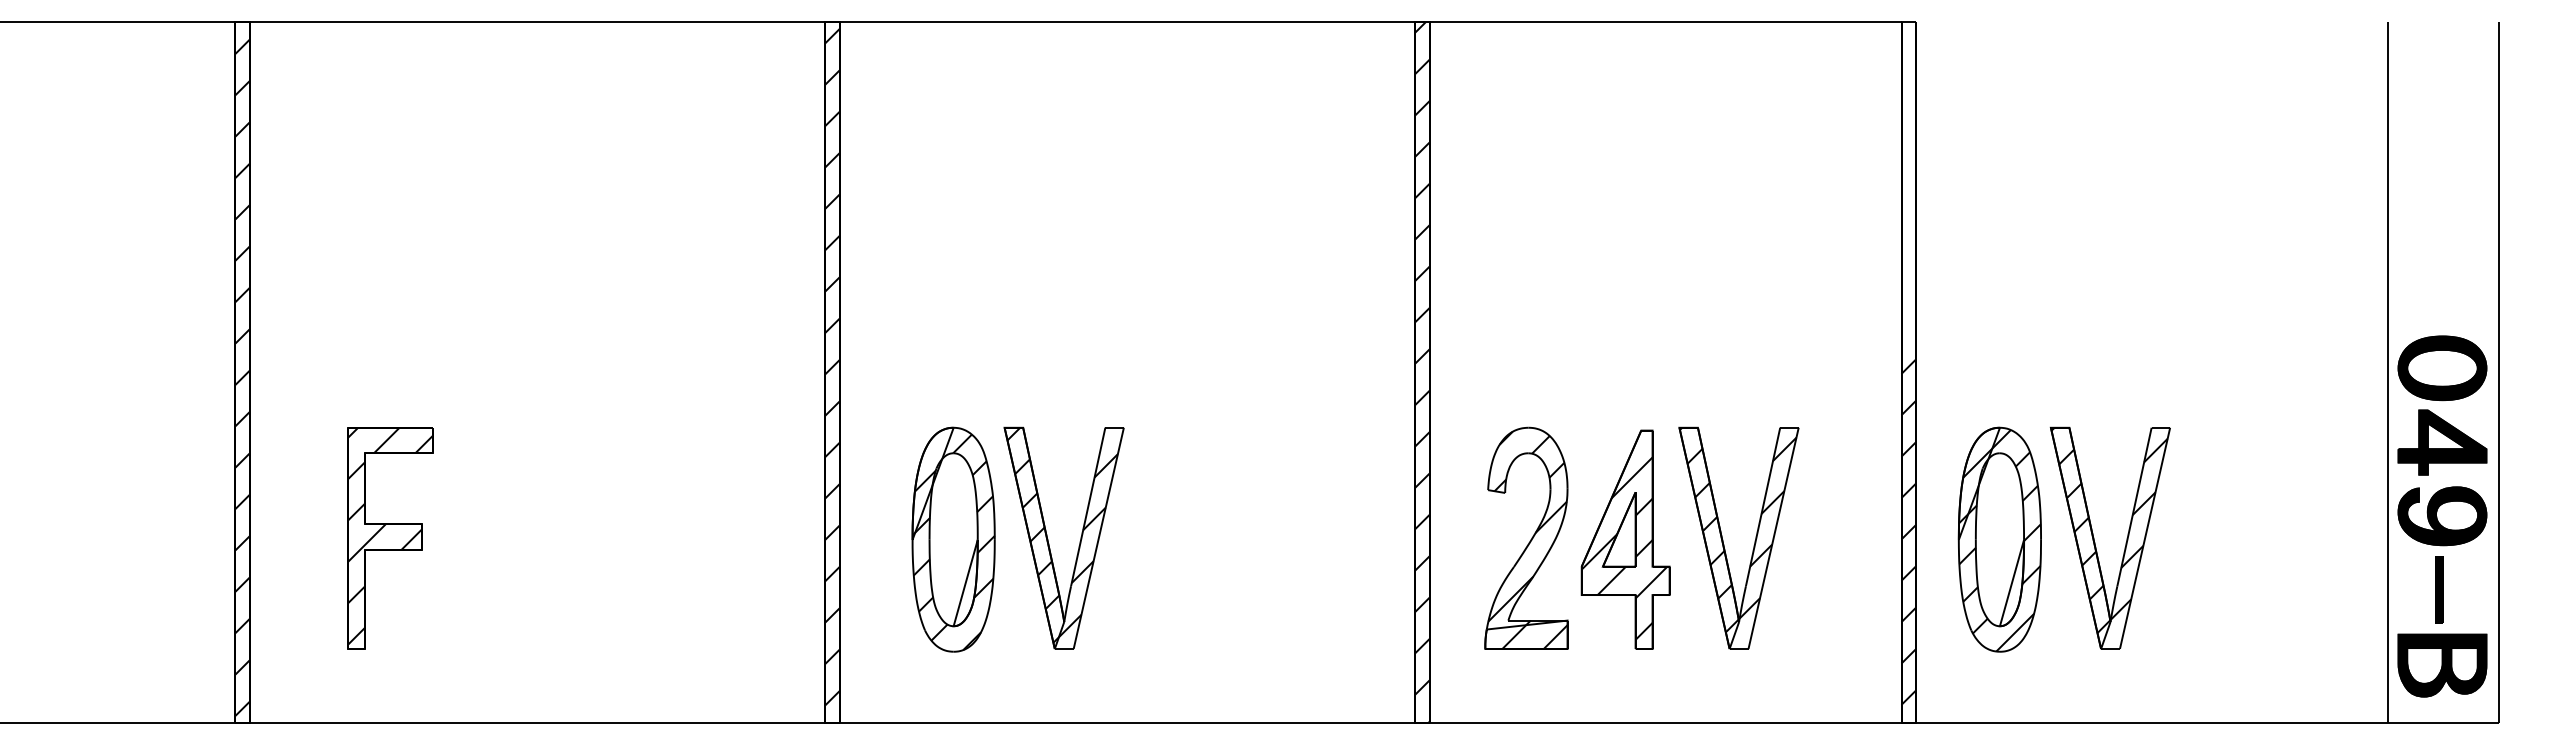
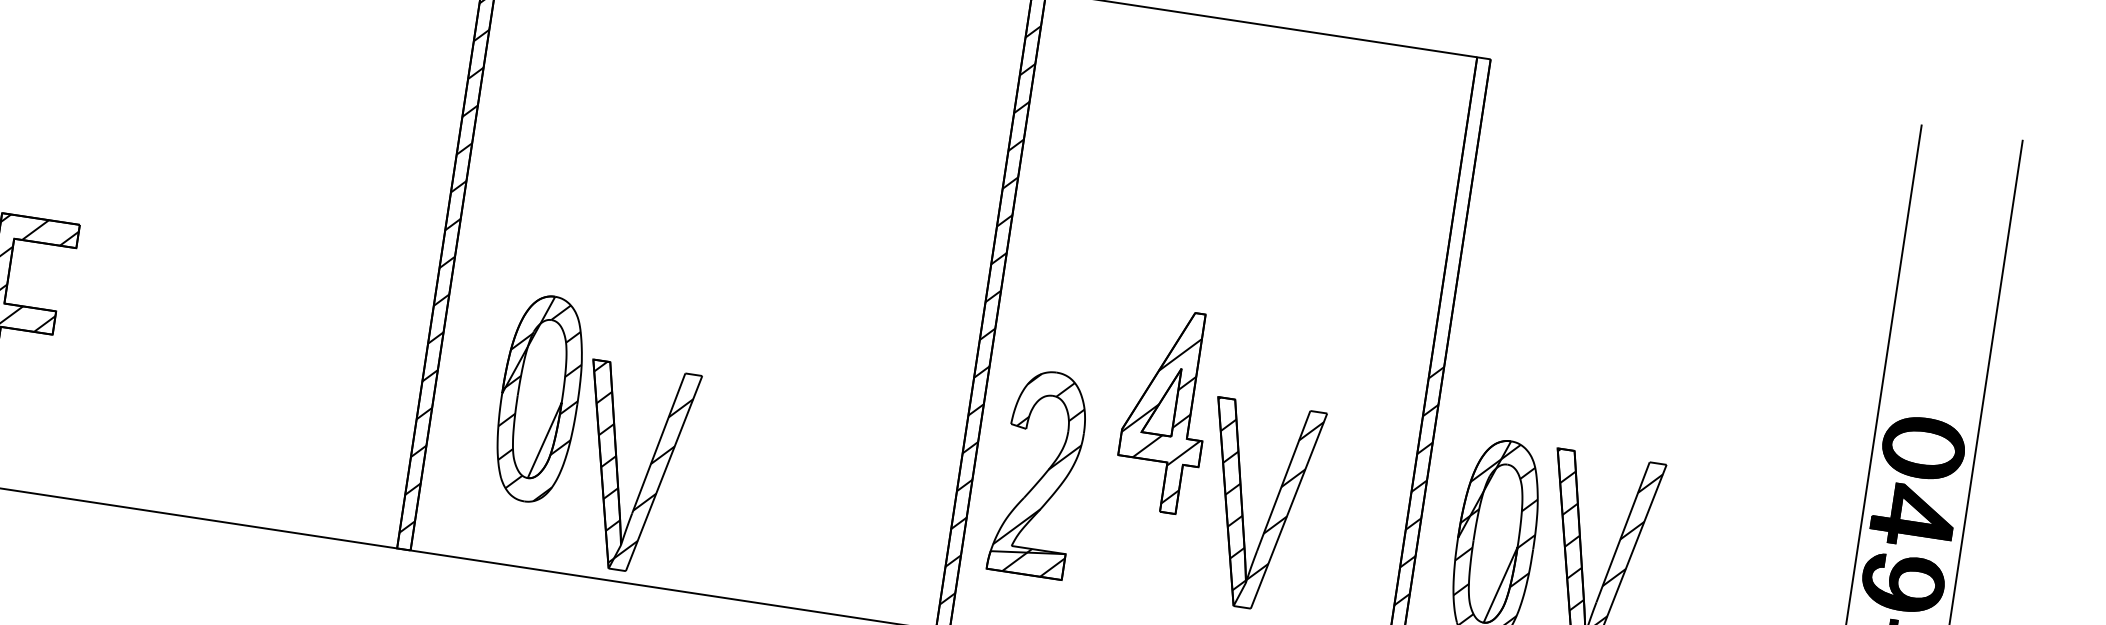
part: (1526, 537) -> (1039, 472), moved
part: (1048, 539) -> (617, 467), moved
part: (1625, 539) -> (1165, 410), moved

